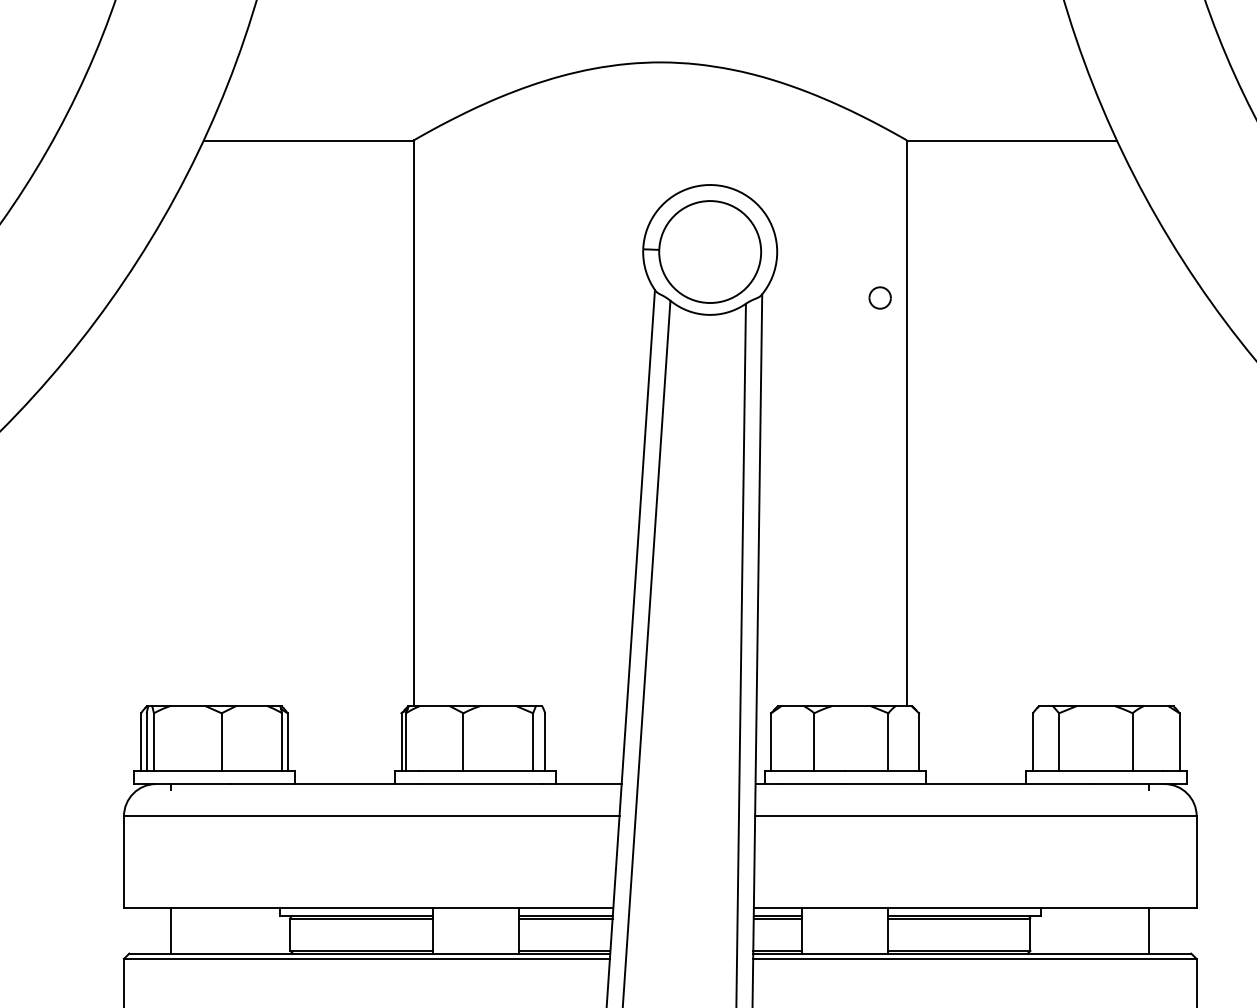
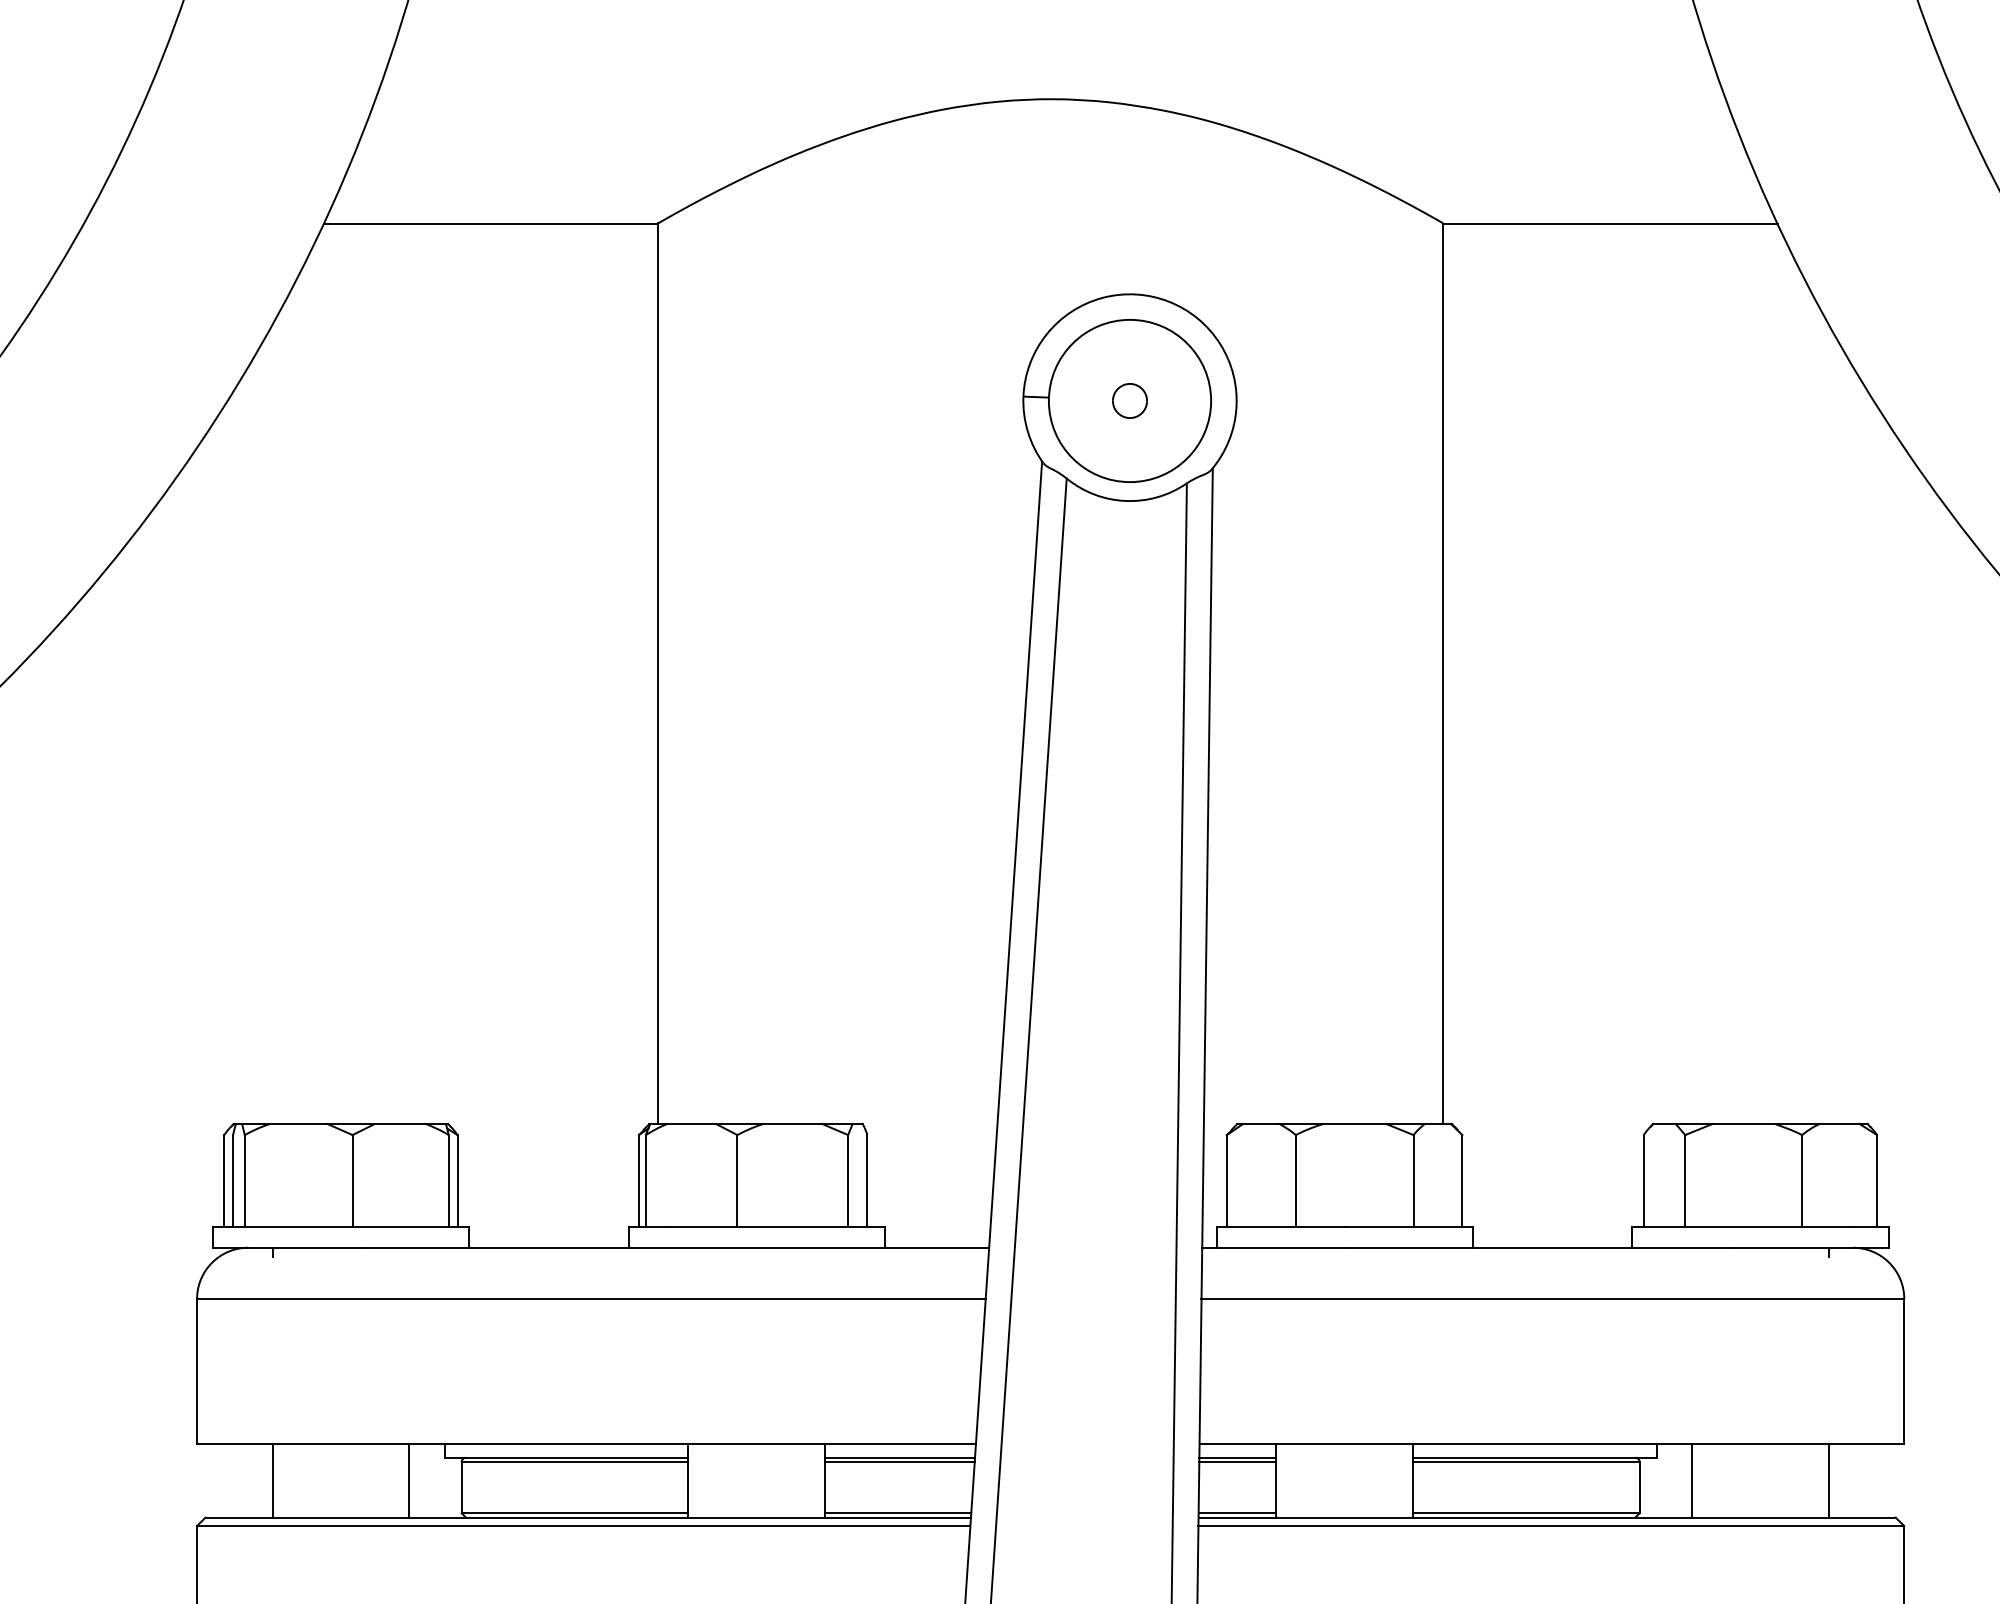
part: (879, 297) -> (1128, 400), moved
line: (257, 930) -> (409, 1480), added
line: (1063, 930) -> (1692, 1480), added

